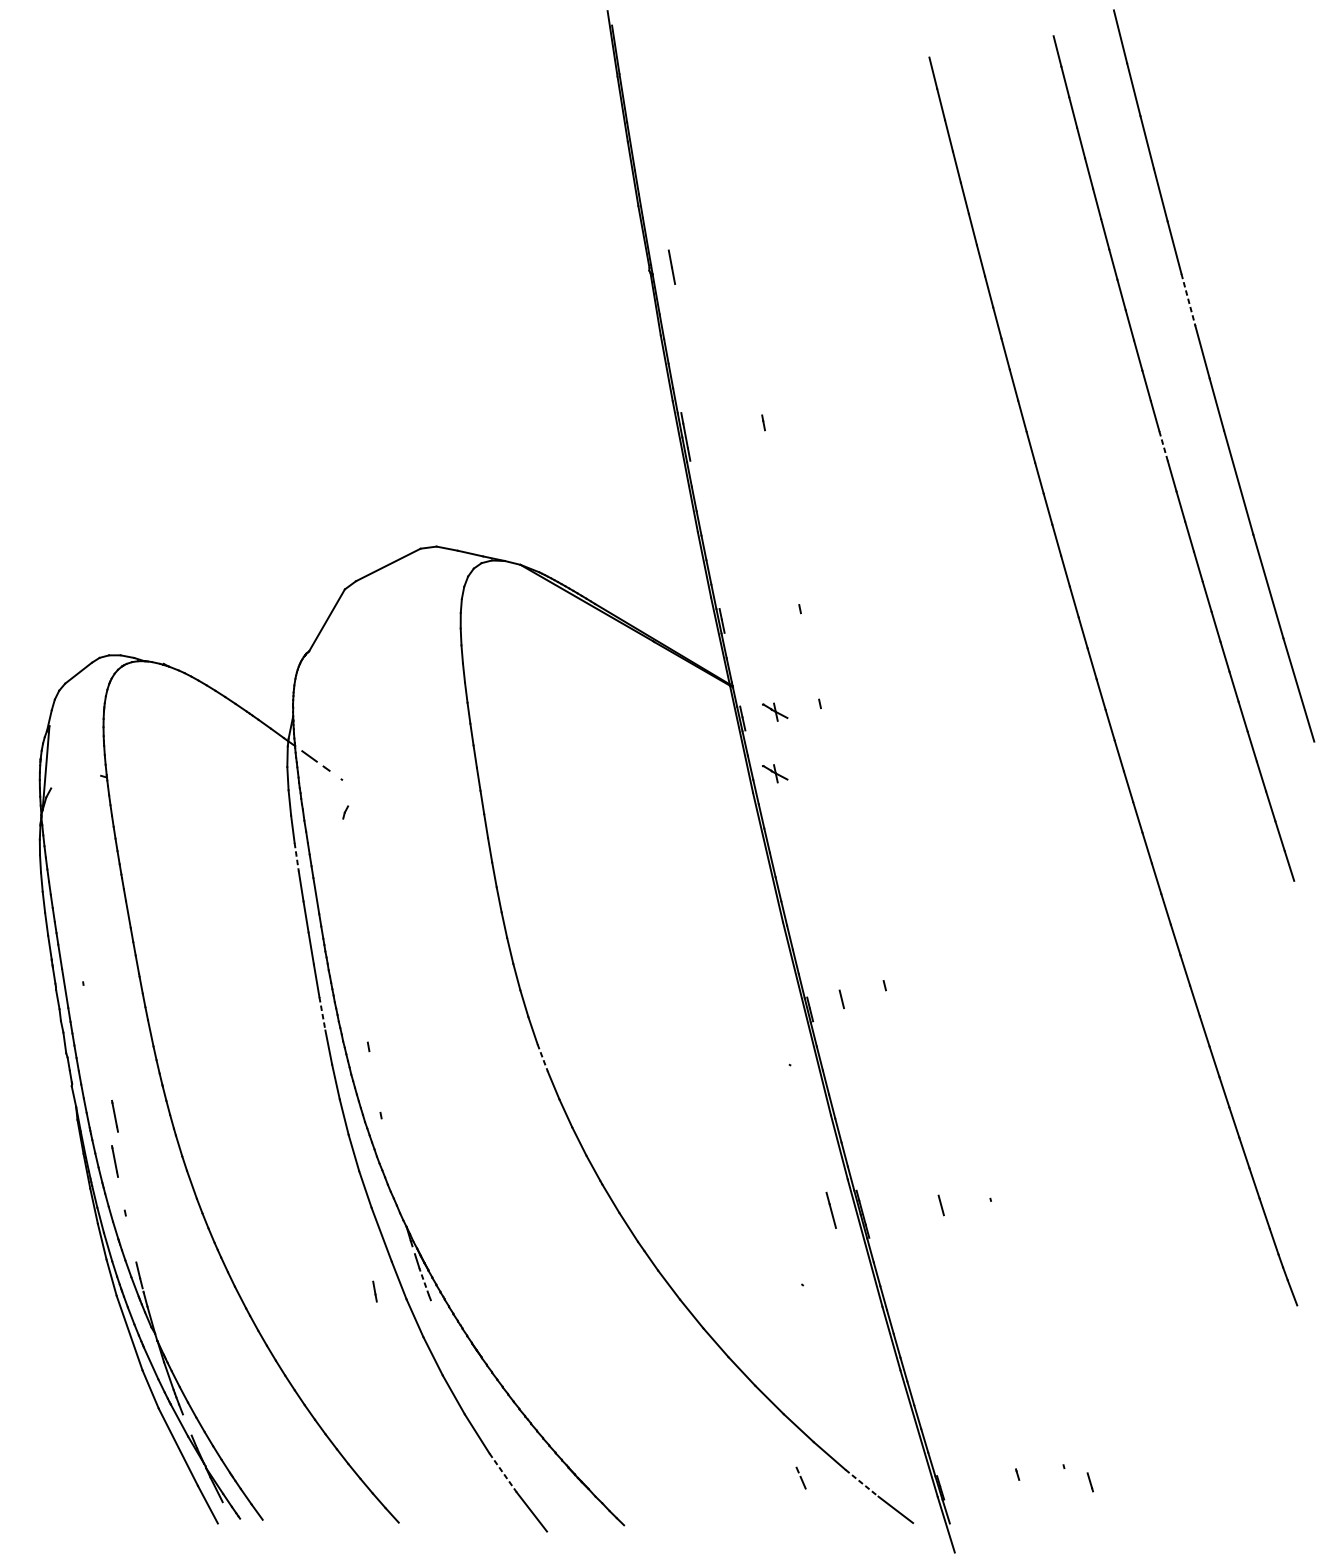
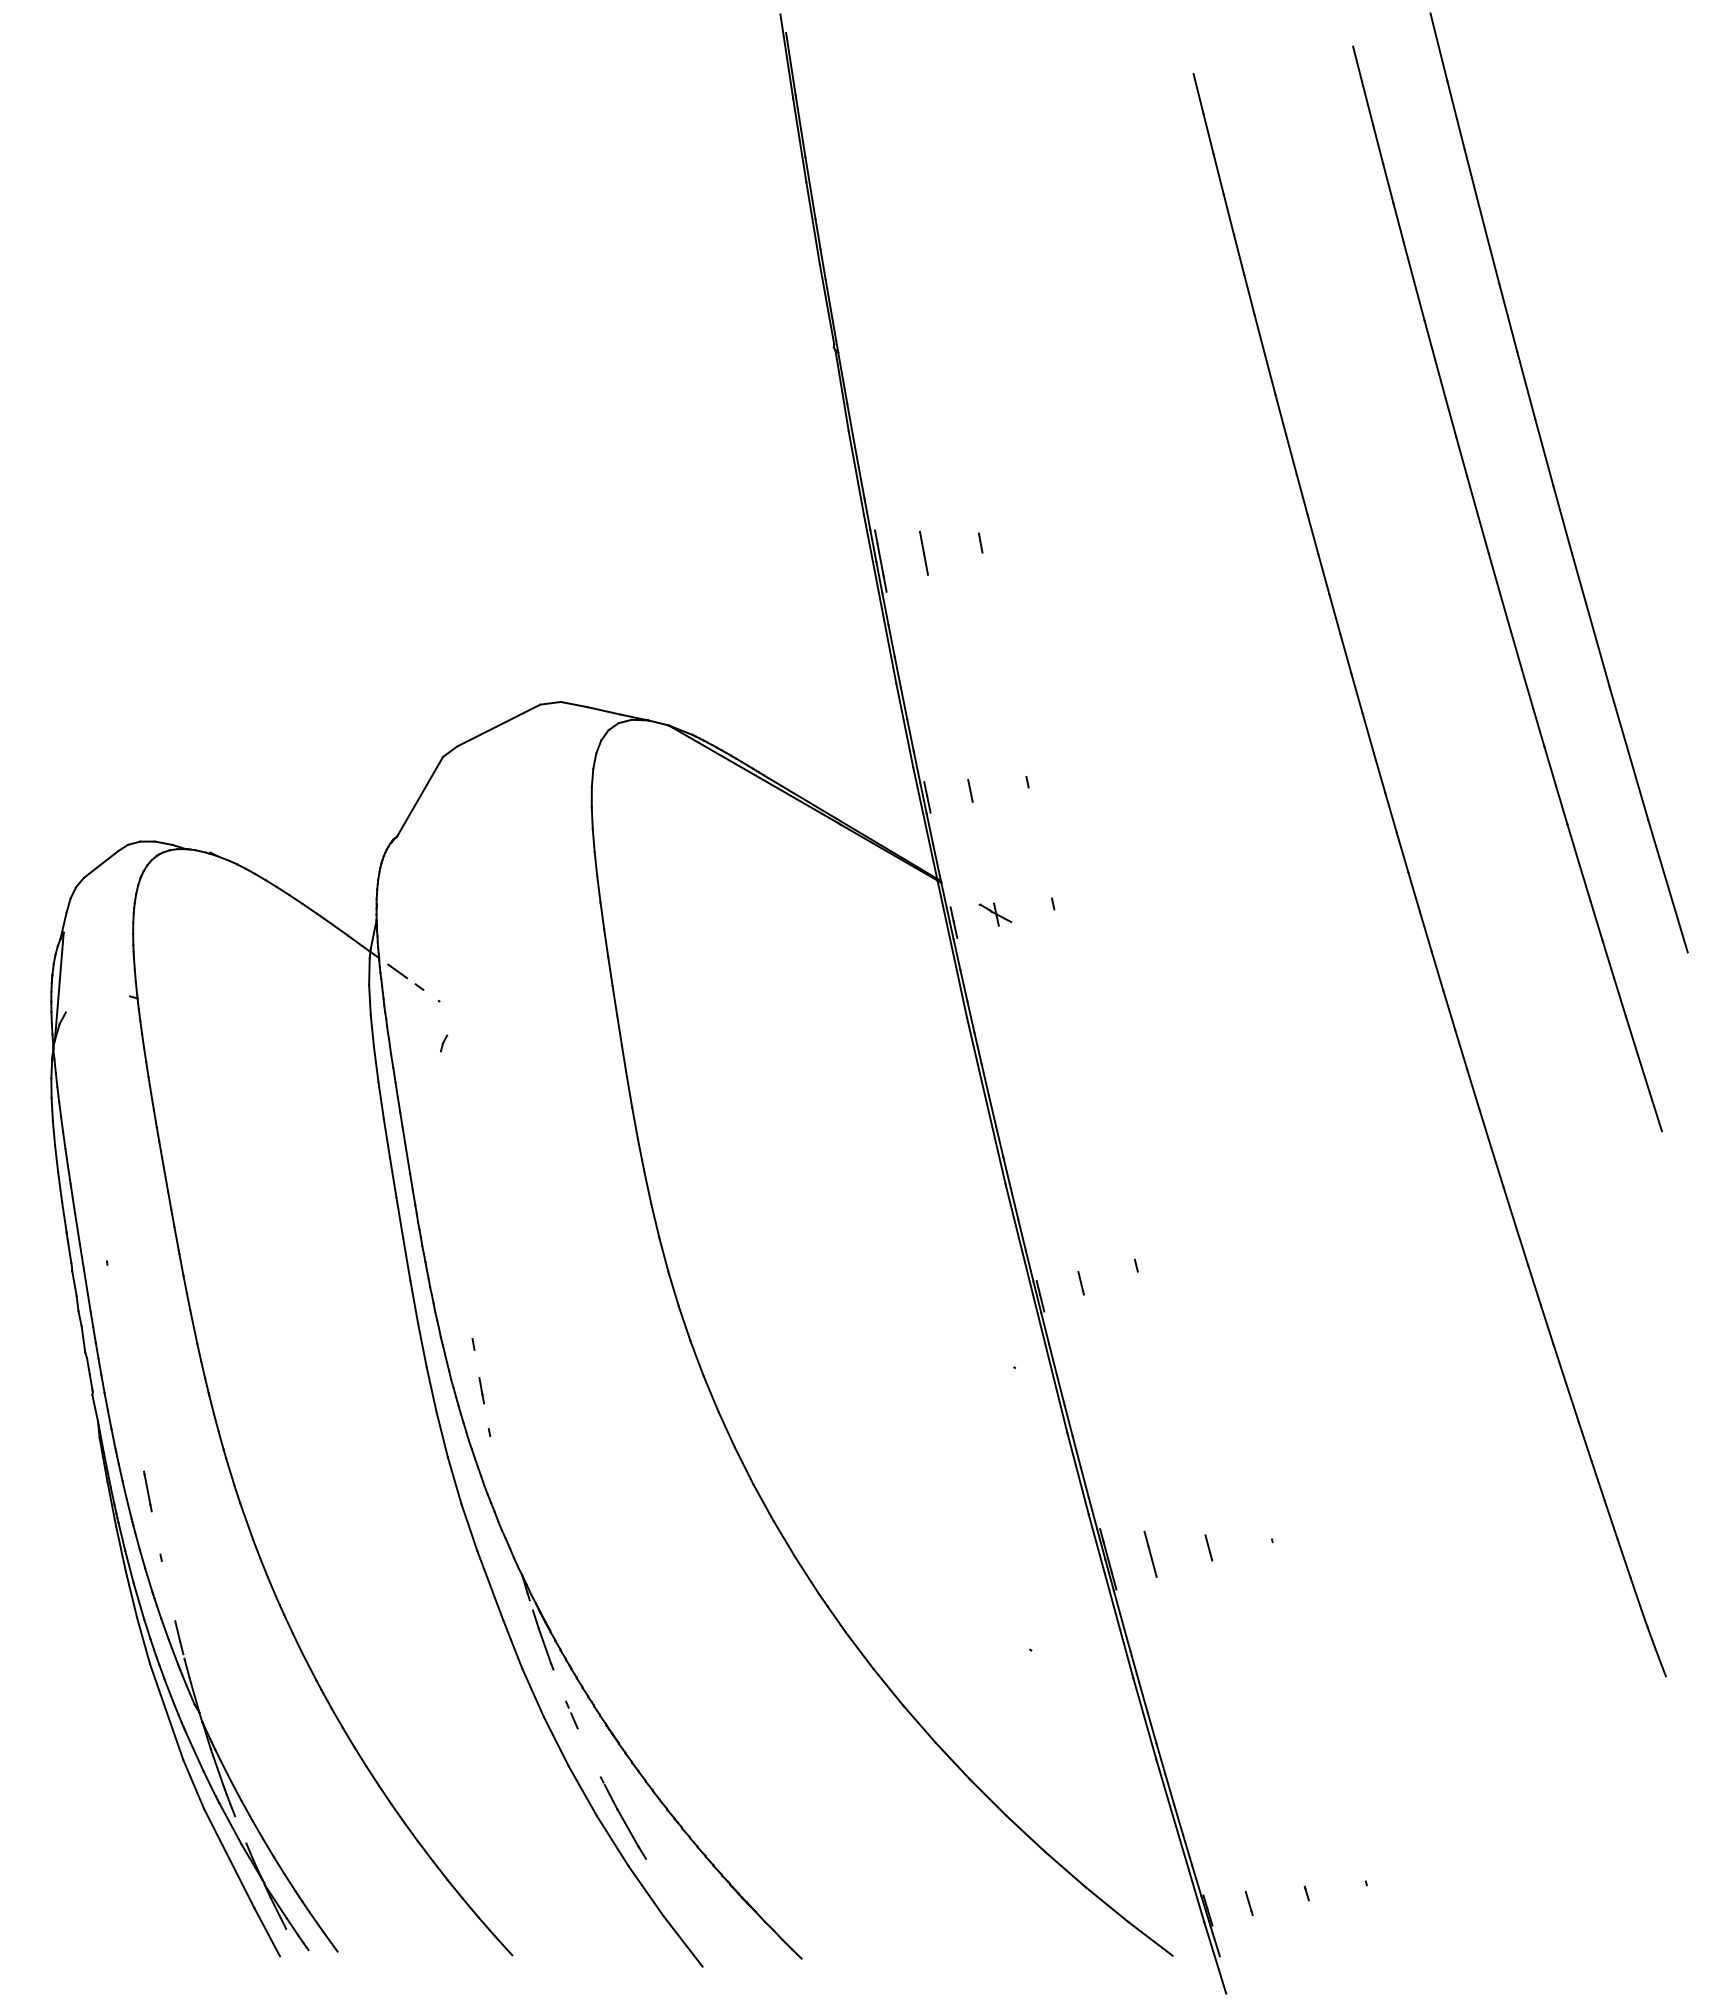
line: (671, 266) -> (923, 552), moved
line: (1188, 300) -> (1526, 385), dashed -> solid
line: (1163, 446) -> (1494, 573), dashed -> solid
line: (755, 615) -> (970, 790), added
part: (775, 773) -> (995, 993), removed
line: (296, 856) -> (381, 1100), dashed -> solid
line: (322, 1013) -> (414, 1301), dashed -> solid
line: (543, 1057) -> (697, 1358), dashed -> solid
line: (114, 1116) -> (147, 1433), removed
line: (831, 1209) -> (1150, 1553), moved
line: (423, 1282) -> (544, 1646), dashed -> solid
line: (374, 1291) -> (481, 1390), moved
part: (484, 1415) -> (622, 1817), added
line: (503, 1473) -> (646, 1891), dashed -> solid
line: (800, 1477) -> (571, 1714), moved
line: (1089, 1481) -> (1248, 1902), moved
line: (862, 1483) -> (1107, 1904), dashed -> solid

